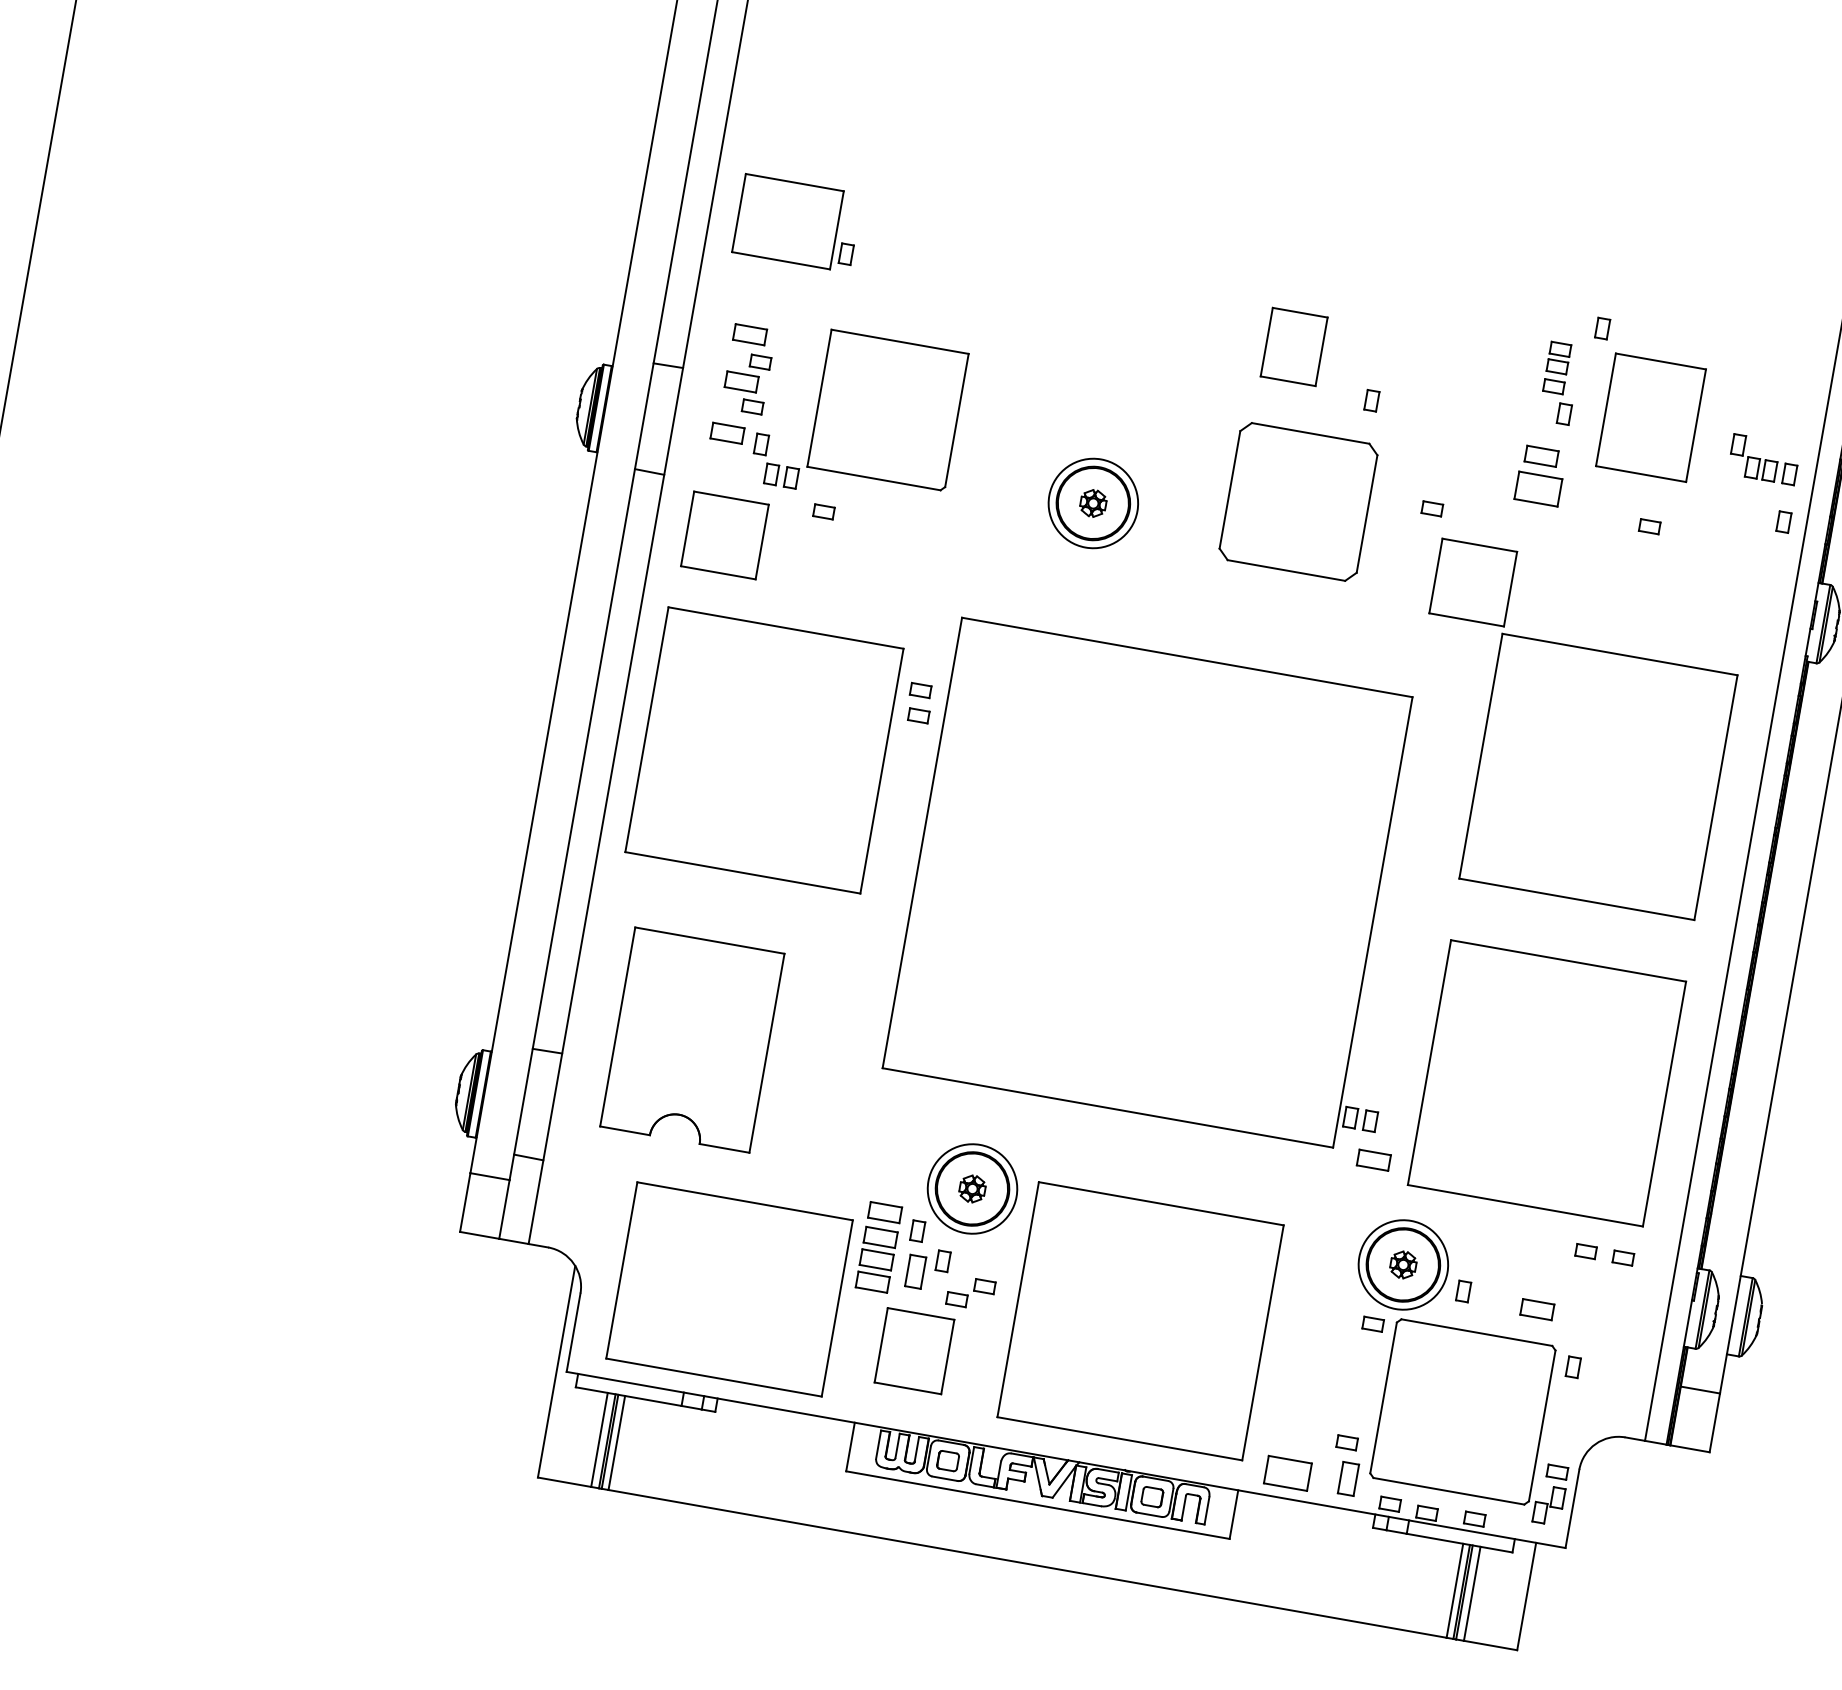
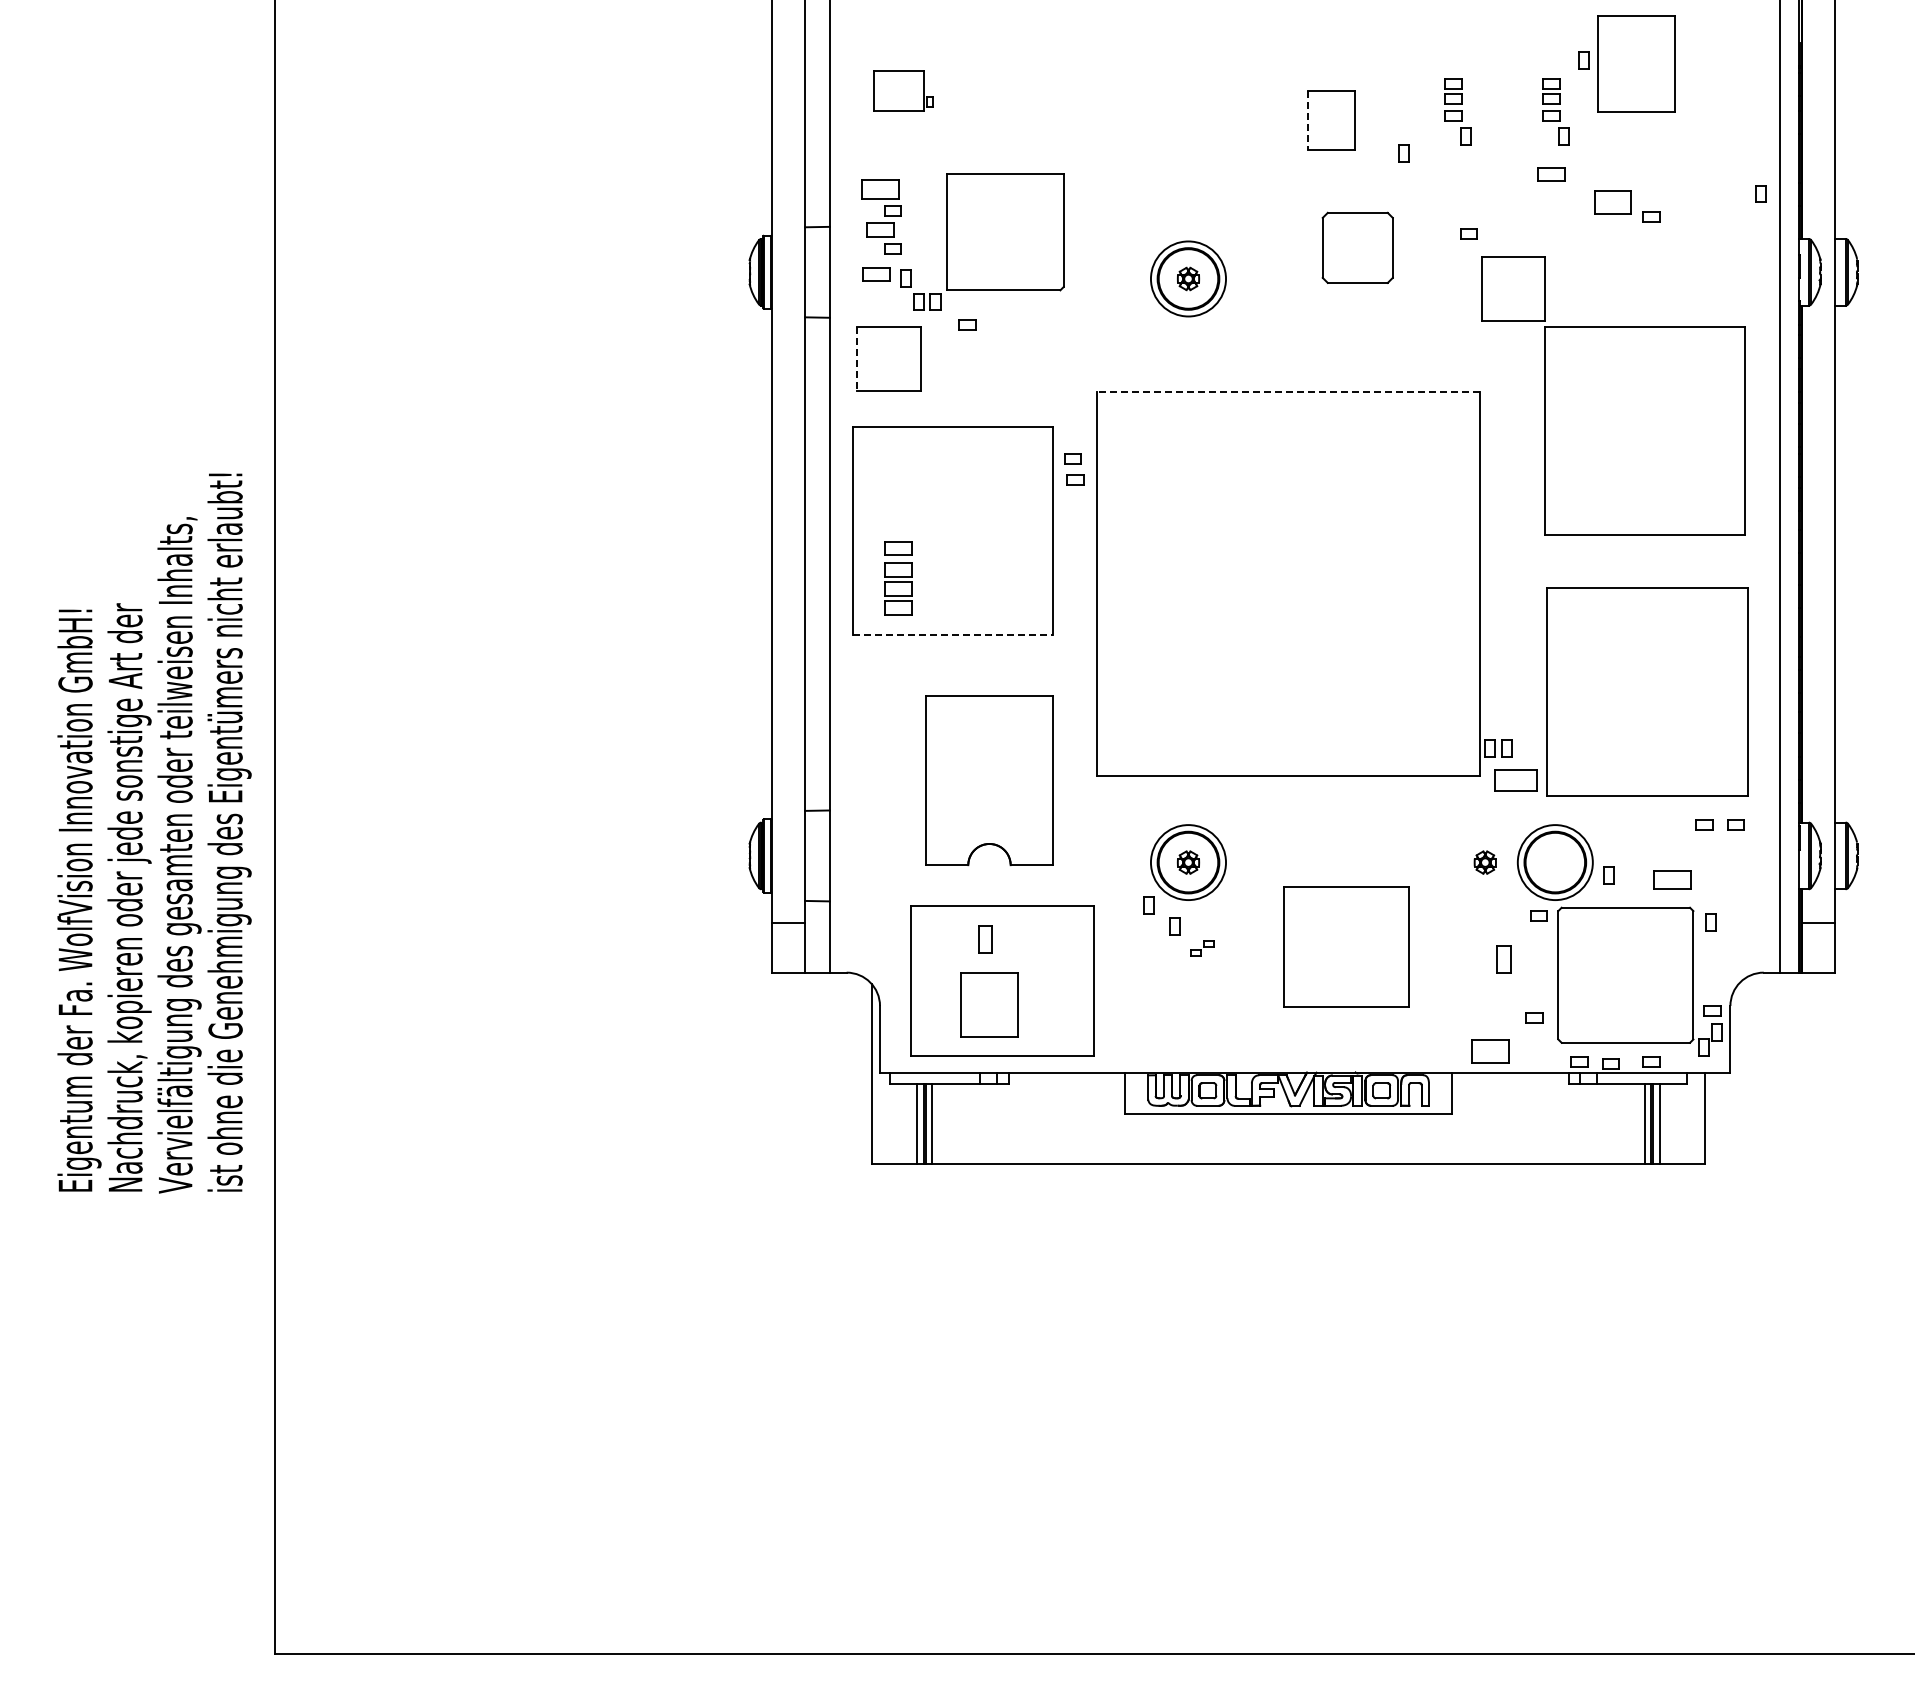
part: (797, 223) -> (903, 90), size x0.6
part: (750, 334) -> (880, 189), size x1.4
line: (1266, 343) -> (1308, 121), solid -> dashed
part: (1444, 362) -> (1457, 111), added
part: (1651, 417) -> (1636, 63), moved
part: (1763, 458) -> (1735, 144), removed
part: (1537, 489) -> (1612, 202), moved
part: (1298, 501) -> (1357, 247), size x0.6
line: (687, 529) -> (857, 359), solid -> dashed
line: (1187, 657) -> (1288, 392), solid -> dashed
line: (743, 872) -> (953, 634), solid -> dashed
part: (692, 1040) -> (989, 780), moved
part: (1373, 1160) -> (1515, 780), size x1.6
part: (878, 1247) -> (898, 578), moved
part: (1402, 1264) -> (1484, 862), moved
part: (915, 1272) -> (985, 939), moved
part: (970, 1292) -> (1201, 948), size x0.6
part: (1537, 1309) -> (1672, 879), size x1.4
part: (1140, 1320) -> (1346, 946), size x0.6
part: (914, 1350) -> (989, 1004), moved
part: (1347, 1479) -> (1503, 959), moved

